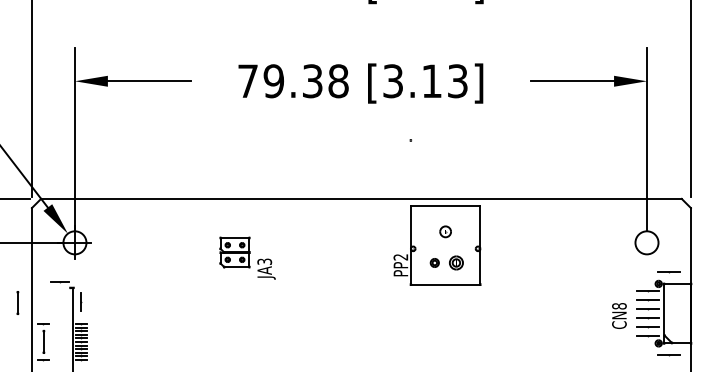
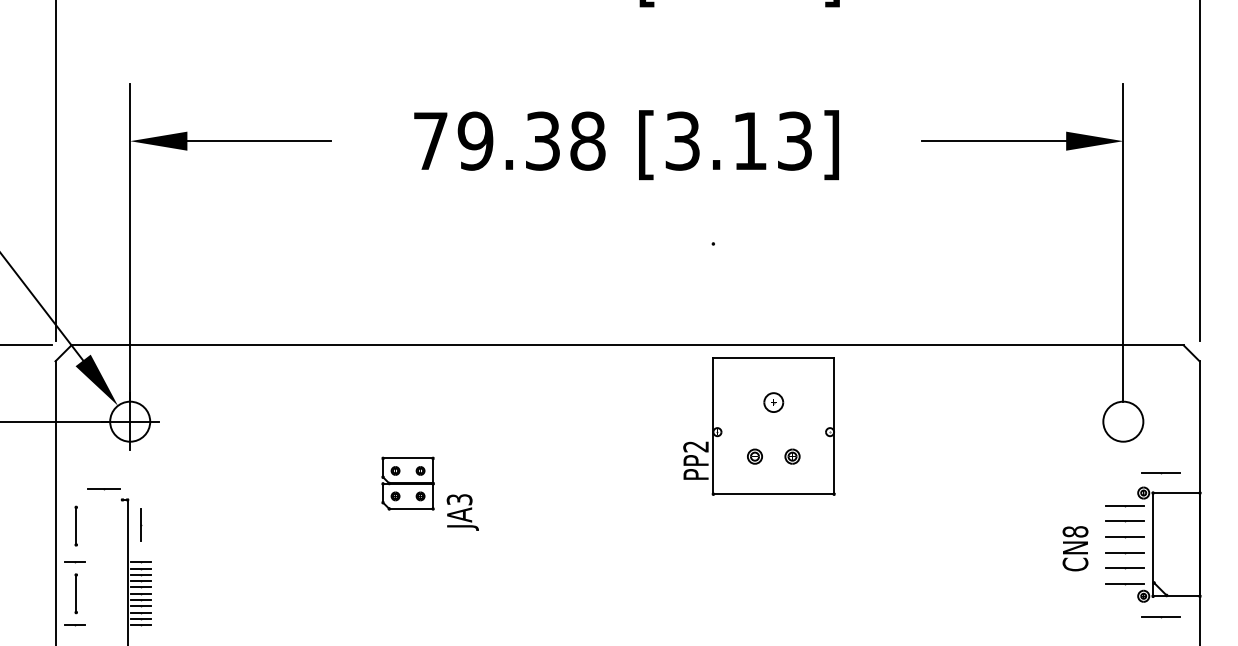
part: (247, 257) -> (429, 492), moved
part: (456, 262) -> (792, 455), size x0.62
part: (17, 302) -> (75, 525), moved

